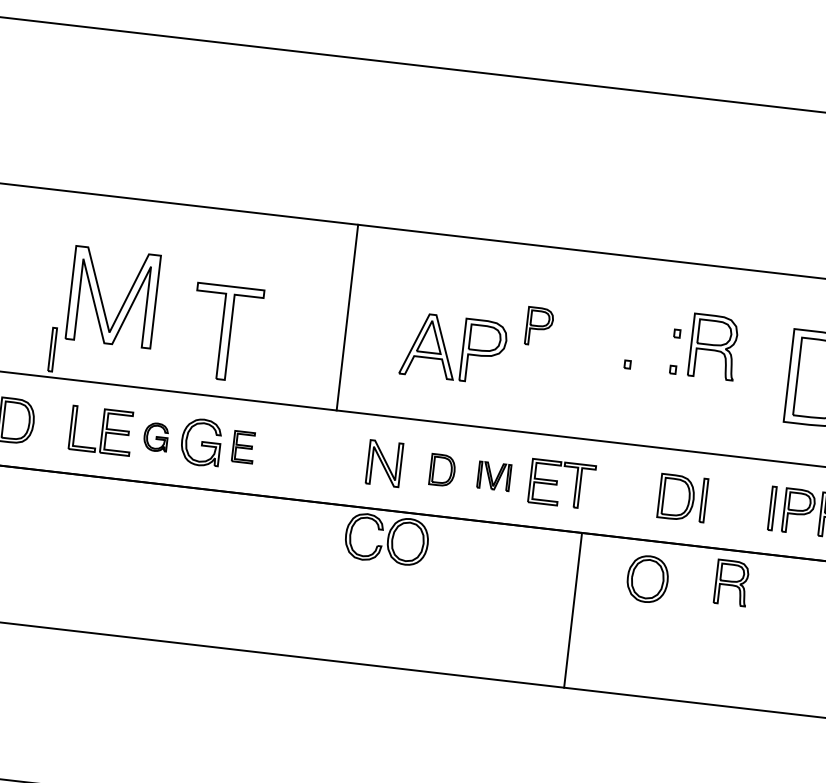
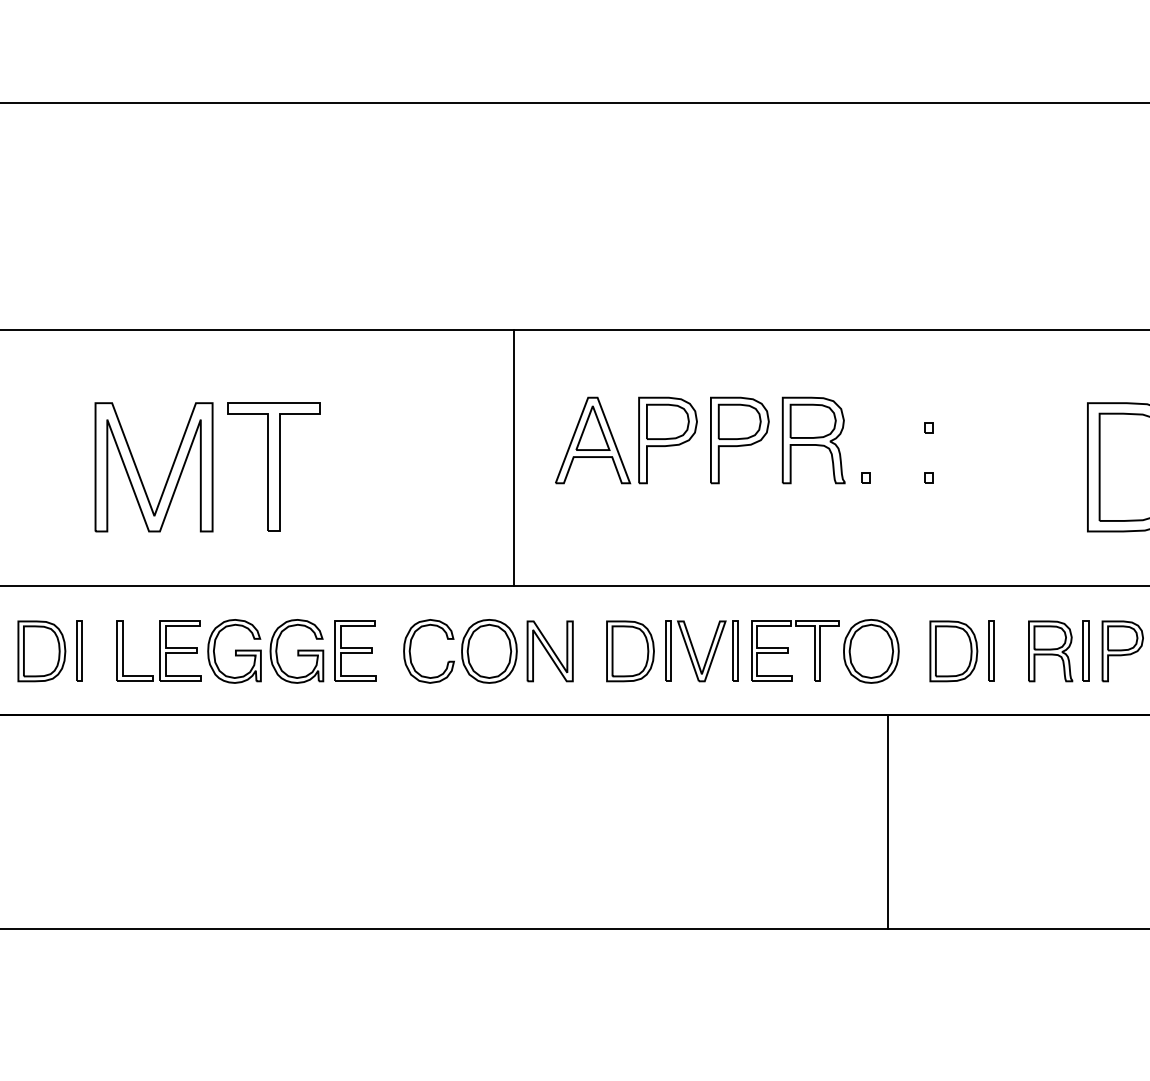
line: (347, 317) -> (513, 457), moved
part: (539, 326) -> (739, 440), size x1.67
part: (225, 332) -> (273, 466), moved
part: (713, 347) -> (813, 440), moved
part: (52, 349) -> (79, 650), moved
part: (446, 350) -> (616, 444), moved
part: (156, 437) -> (234, 651), size x1.67
part: (243, 446) -> (355, 650), size x1.43
part: (442, 470) -> (630, 651), size x1.43
part: (494, 476) -> (701, 651), size x1.67
part: (386, 539) -> (460, 651), moved
part: (647, 579) -> (871, 651), moved
part: (731, 583) -> (1050, 651), moved
line: (573, 610) -> (888, 821), moved

